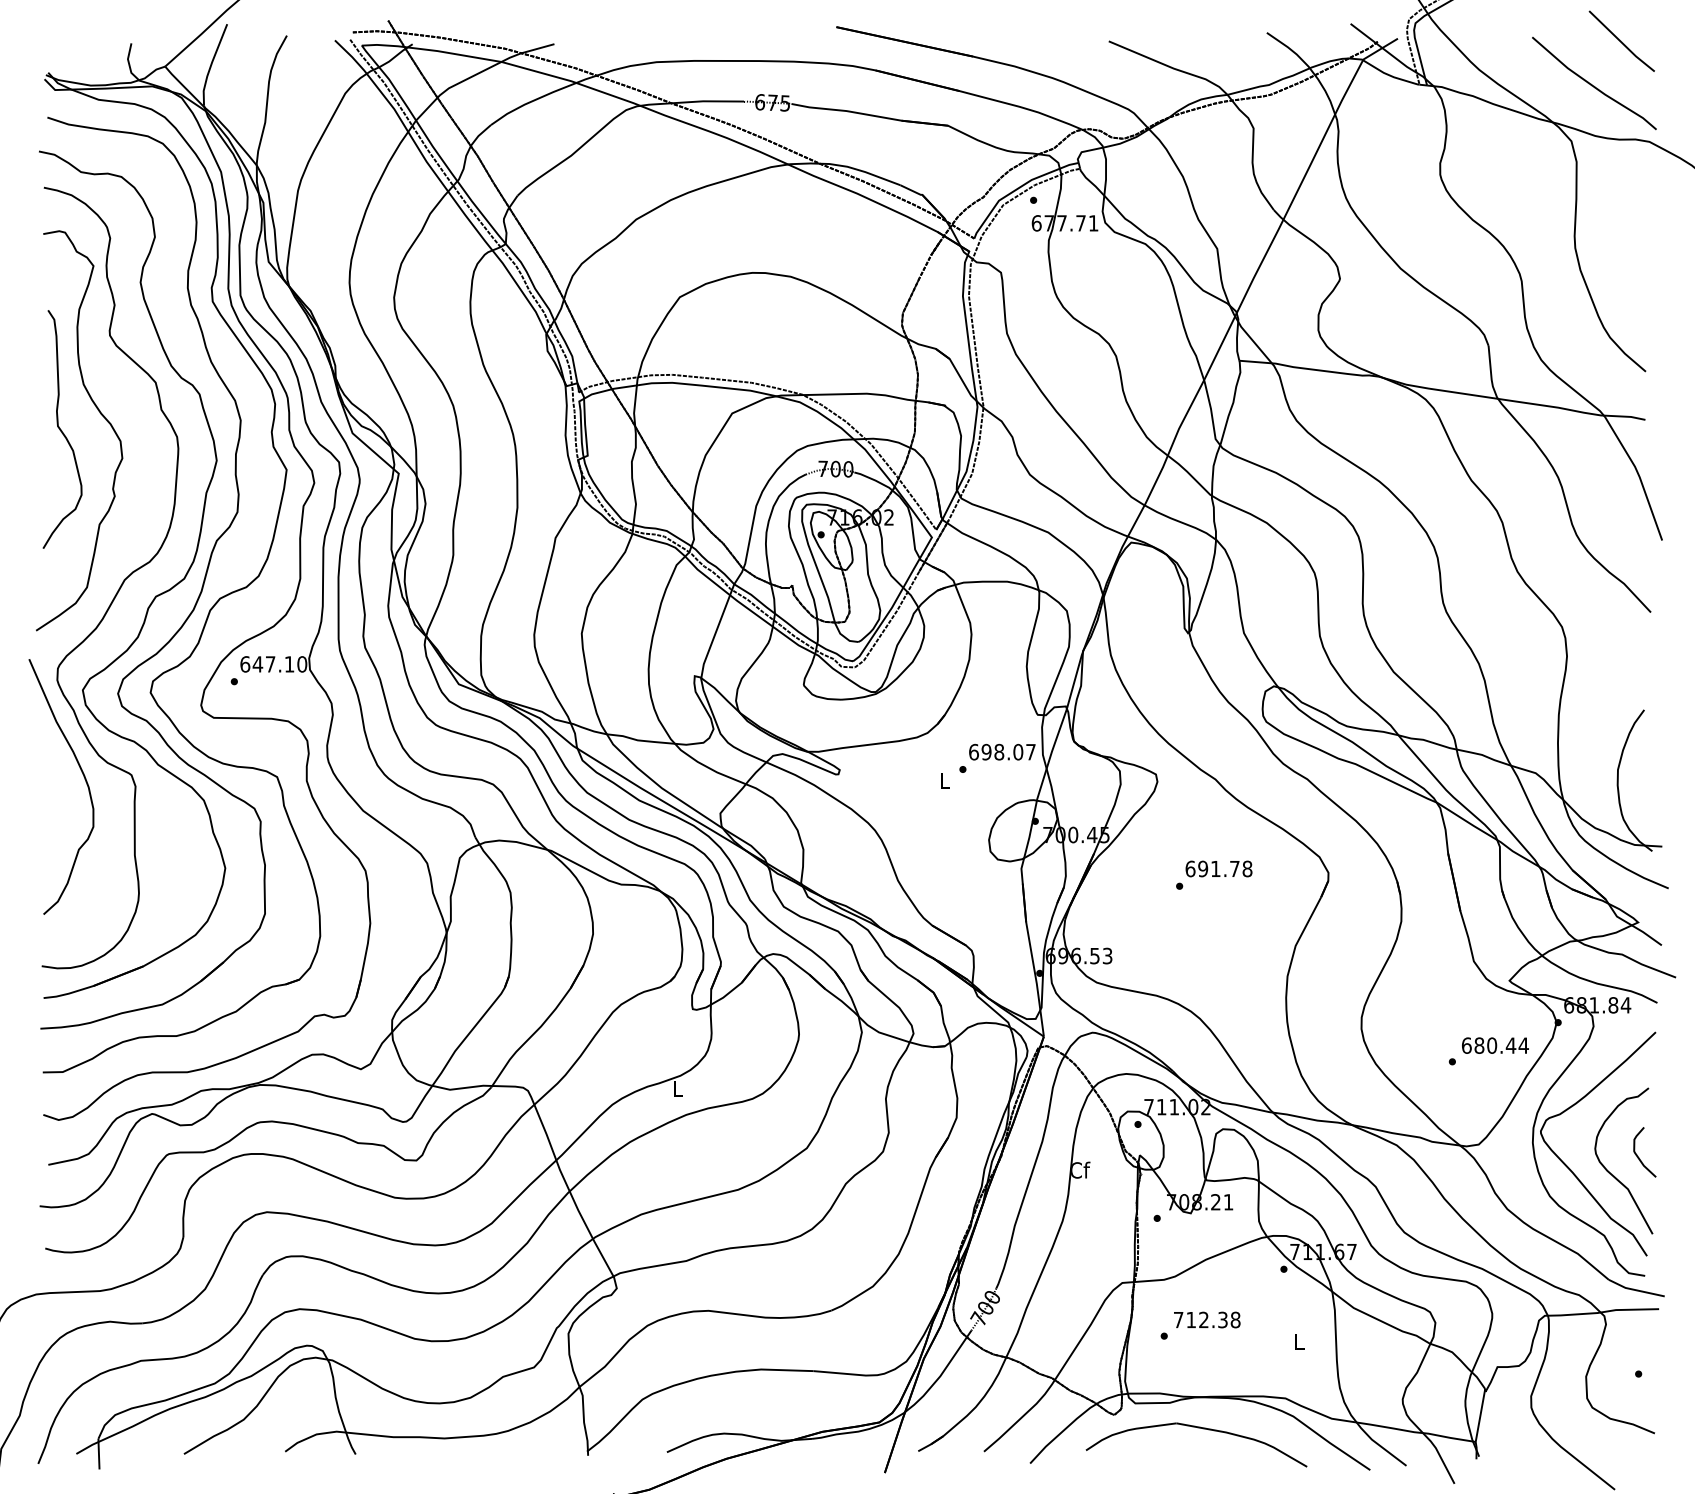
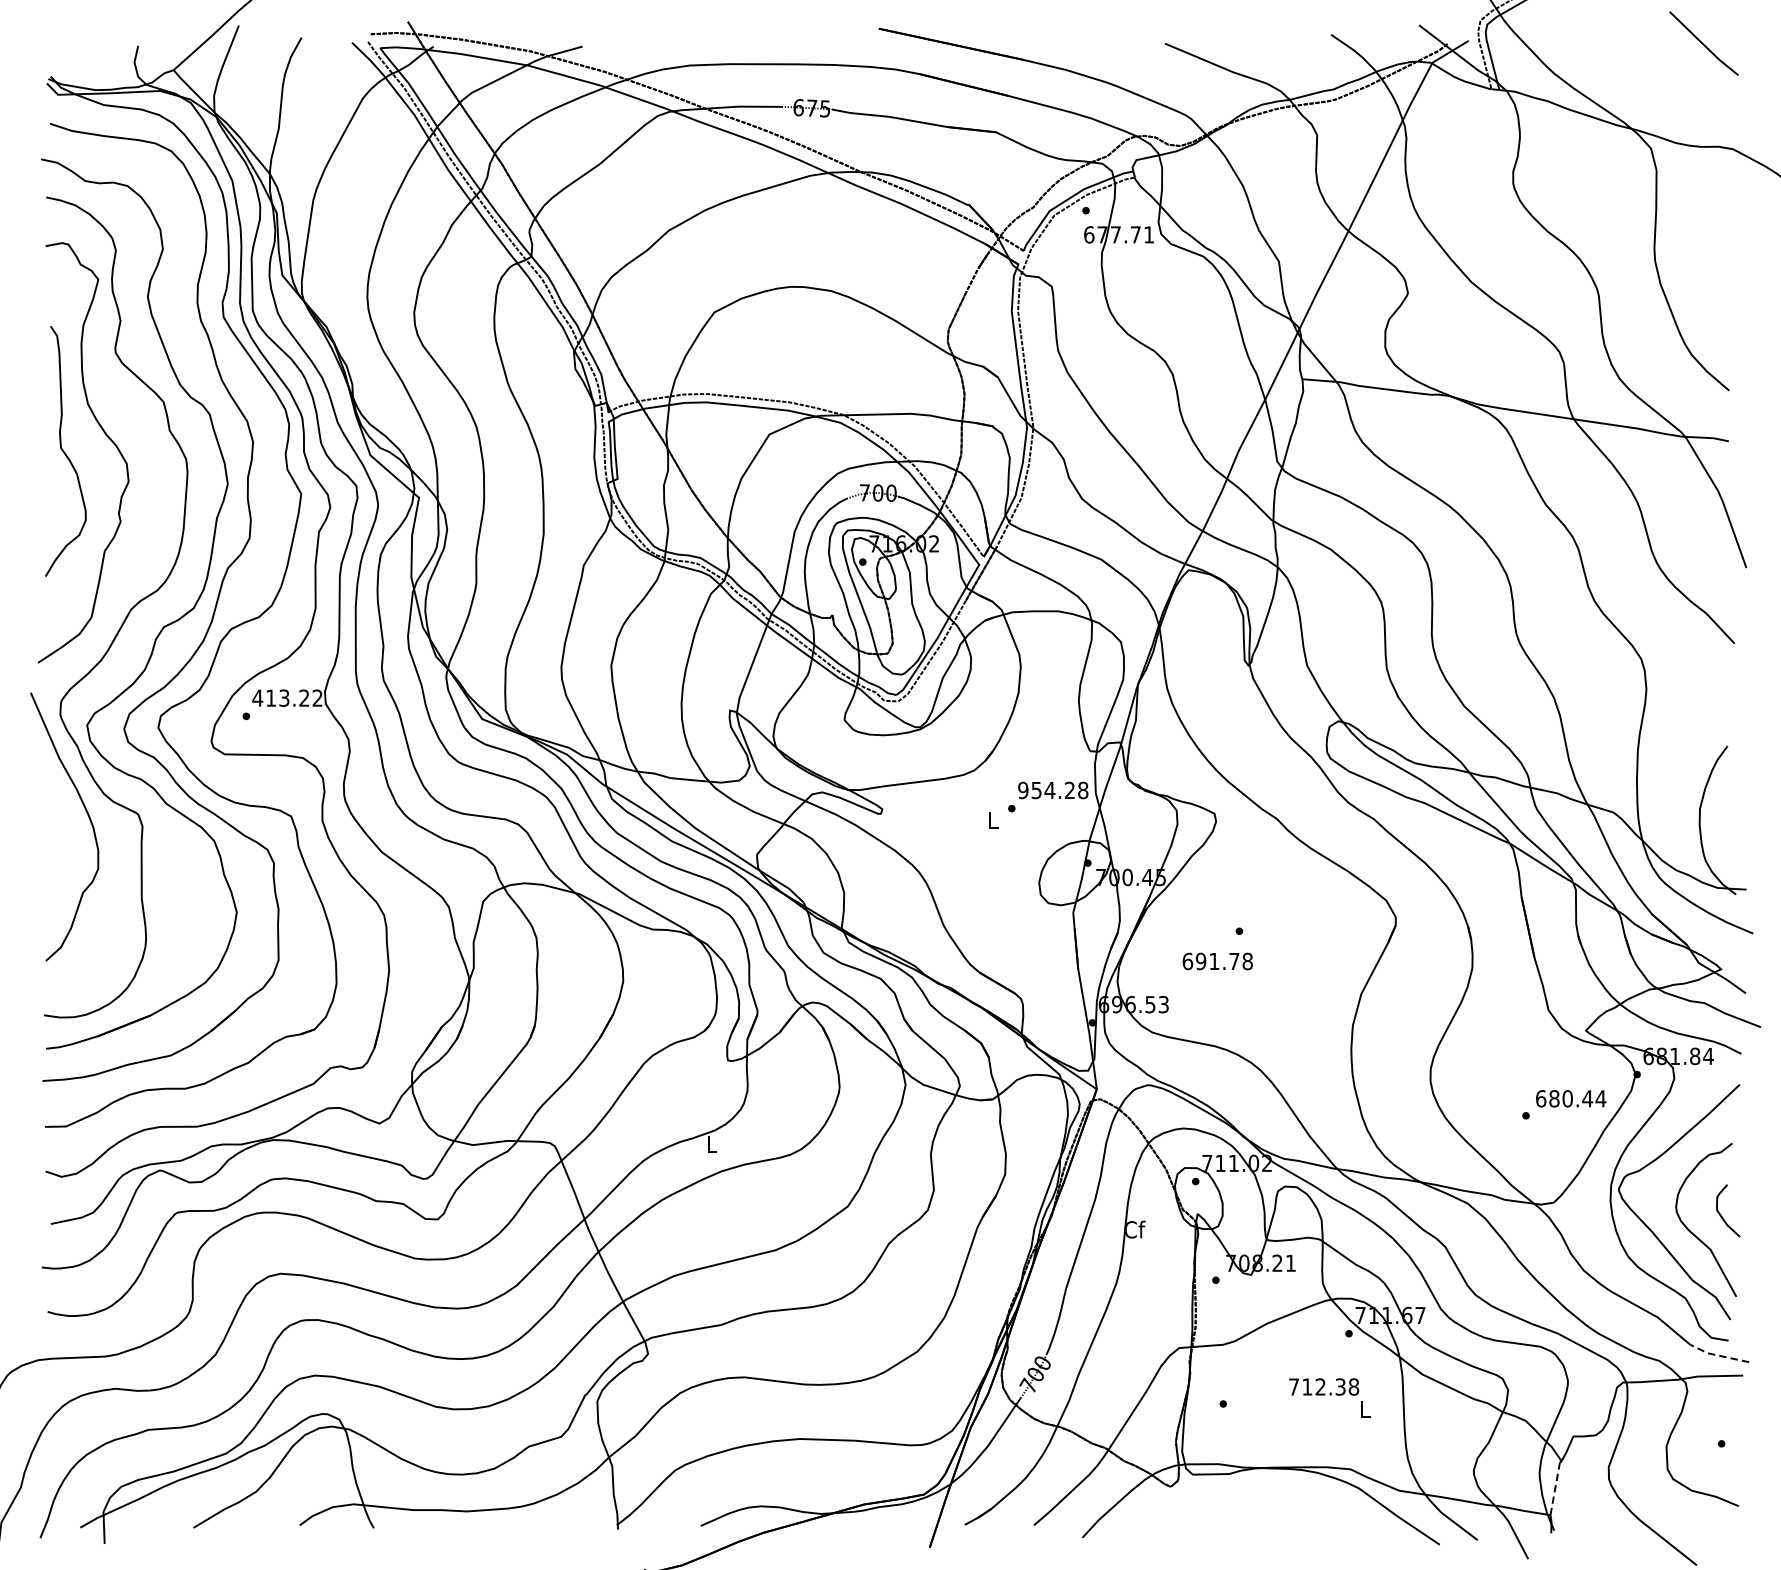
line: (1594, 85) -> (1675, 90), removed
text: (273, 664) -> (287, 698), 647.10 -> 413.22
text: (1002, 751) -> (1053, 789), 698.07 -> 954.28
text: (1218, 868) -> (1217, 960), moved
line: (1635, 1290) -> (1718, 1356), solid -> dashed
text: (1207, 1319) -> (1324, 1386), moved
line: (1480, 1415) -> (1555, 1487), solid -> dashed
part: (1197, 1428) -> (1258, 1500), removed

